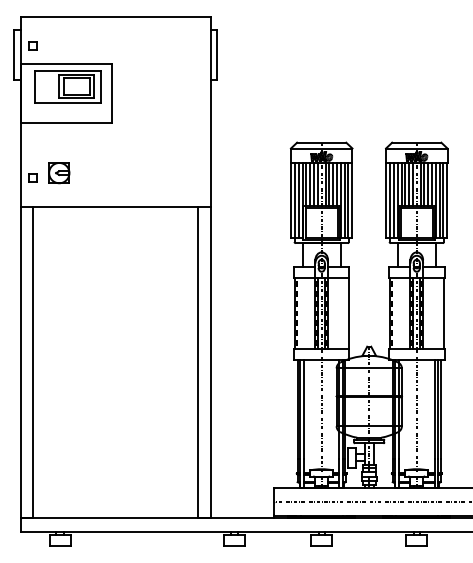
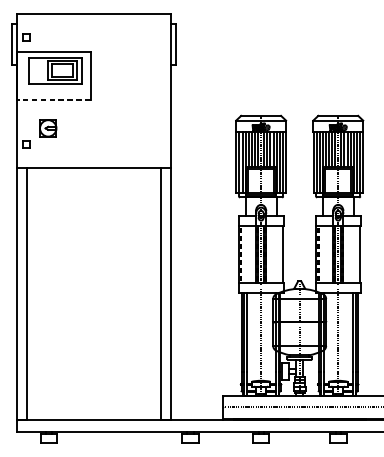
line: (66, 123) -> (54, 100), solid -> dashed
part: (59, 173) -> (48, 128), moved

